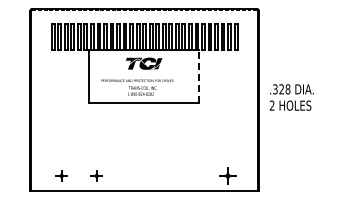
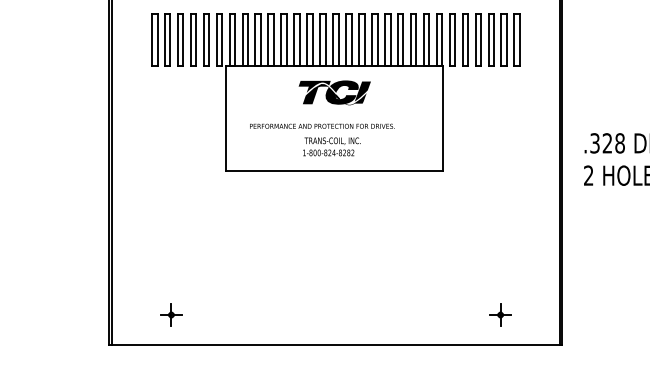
line: (198, 76) -> (442, 117), dashed -> solid
part: (96, 175) -> (240, 314), removed
part: (227, 175) -> (500, 314), size x0.71

